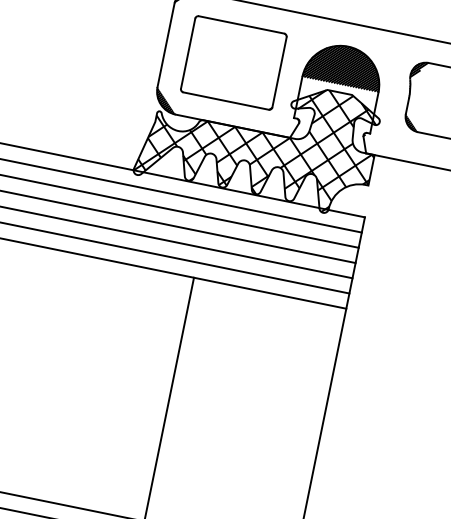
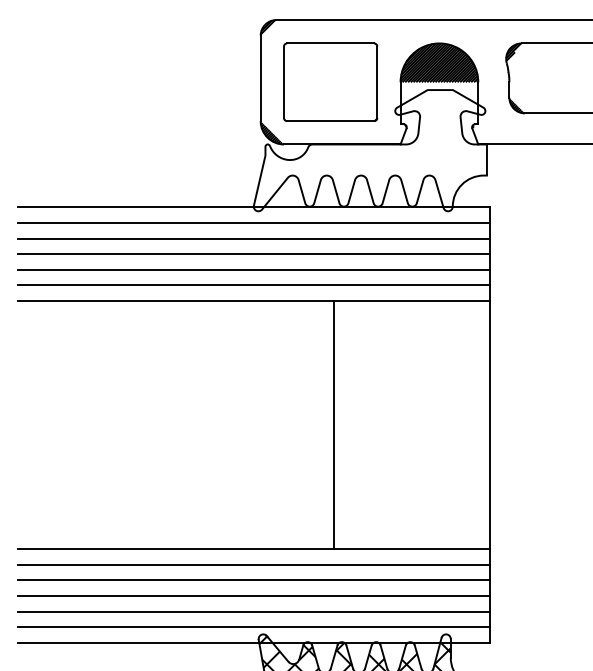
hatch: (258, 137) -> (369, 150), removed

